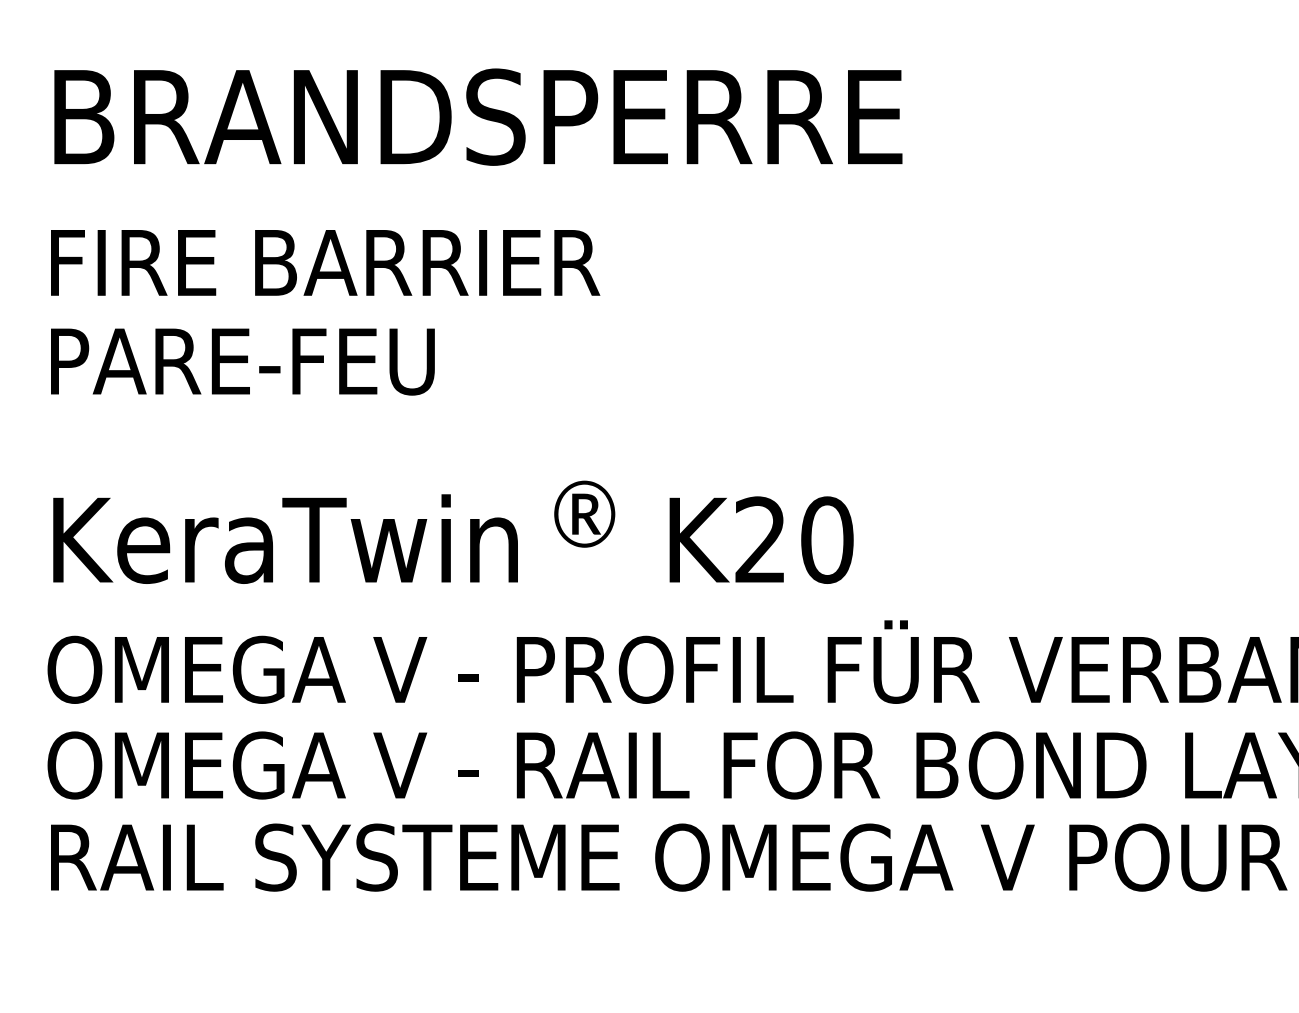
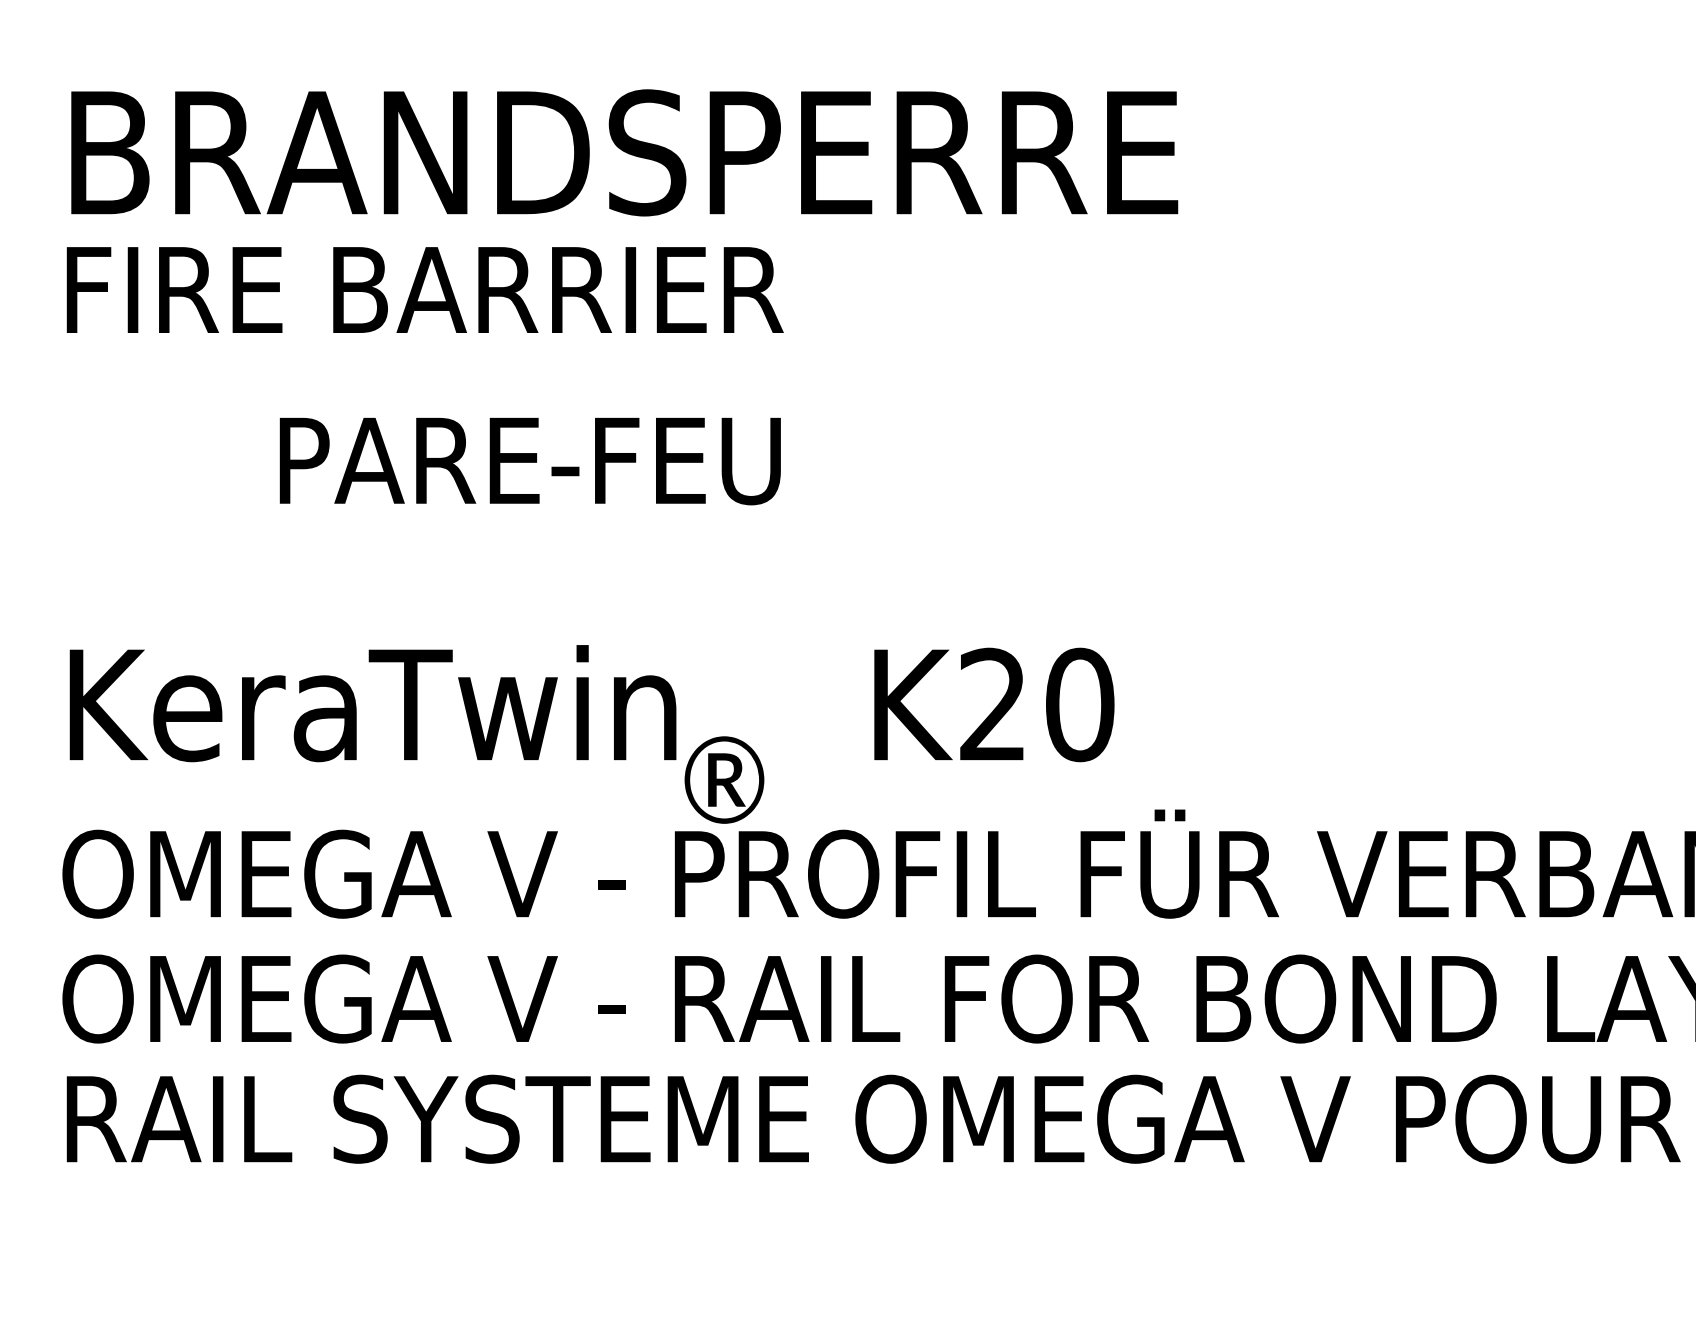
text: (325, 262) -> (424, 289), moved
text: (242, 362) -> (529, 461), moved
text: (584, 513) -> (724, 779), moved

